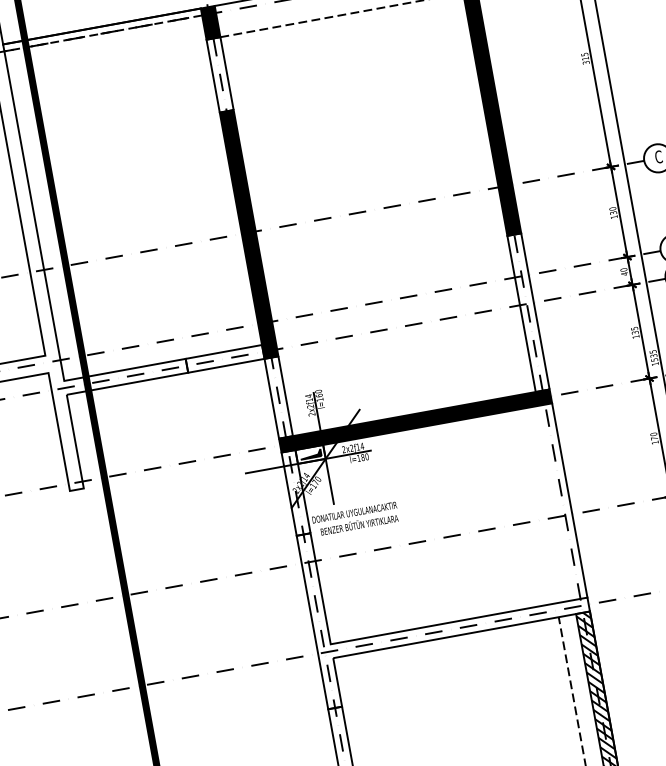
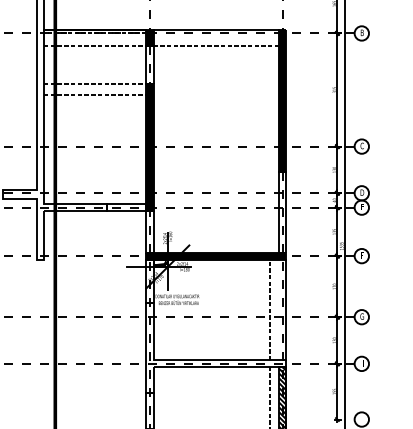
line: (106, 58) -> (94, 46), added
line: (119, 130) -> (94, 83), added
line: (123, 151) -> (94, 94), added
line: (538, 505) -> (270, 309), added

